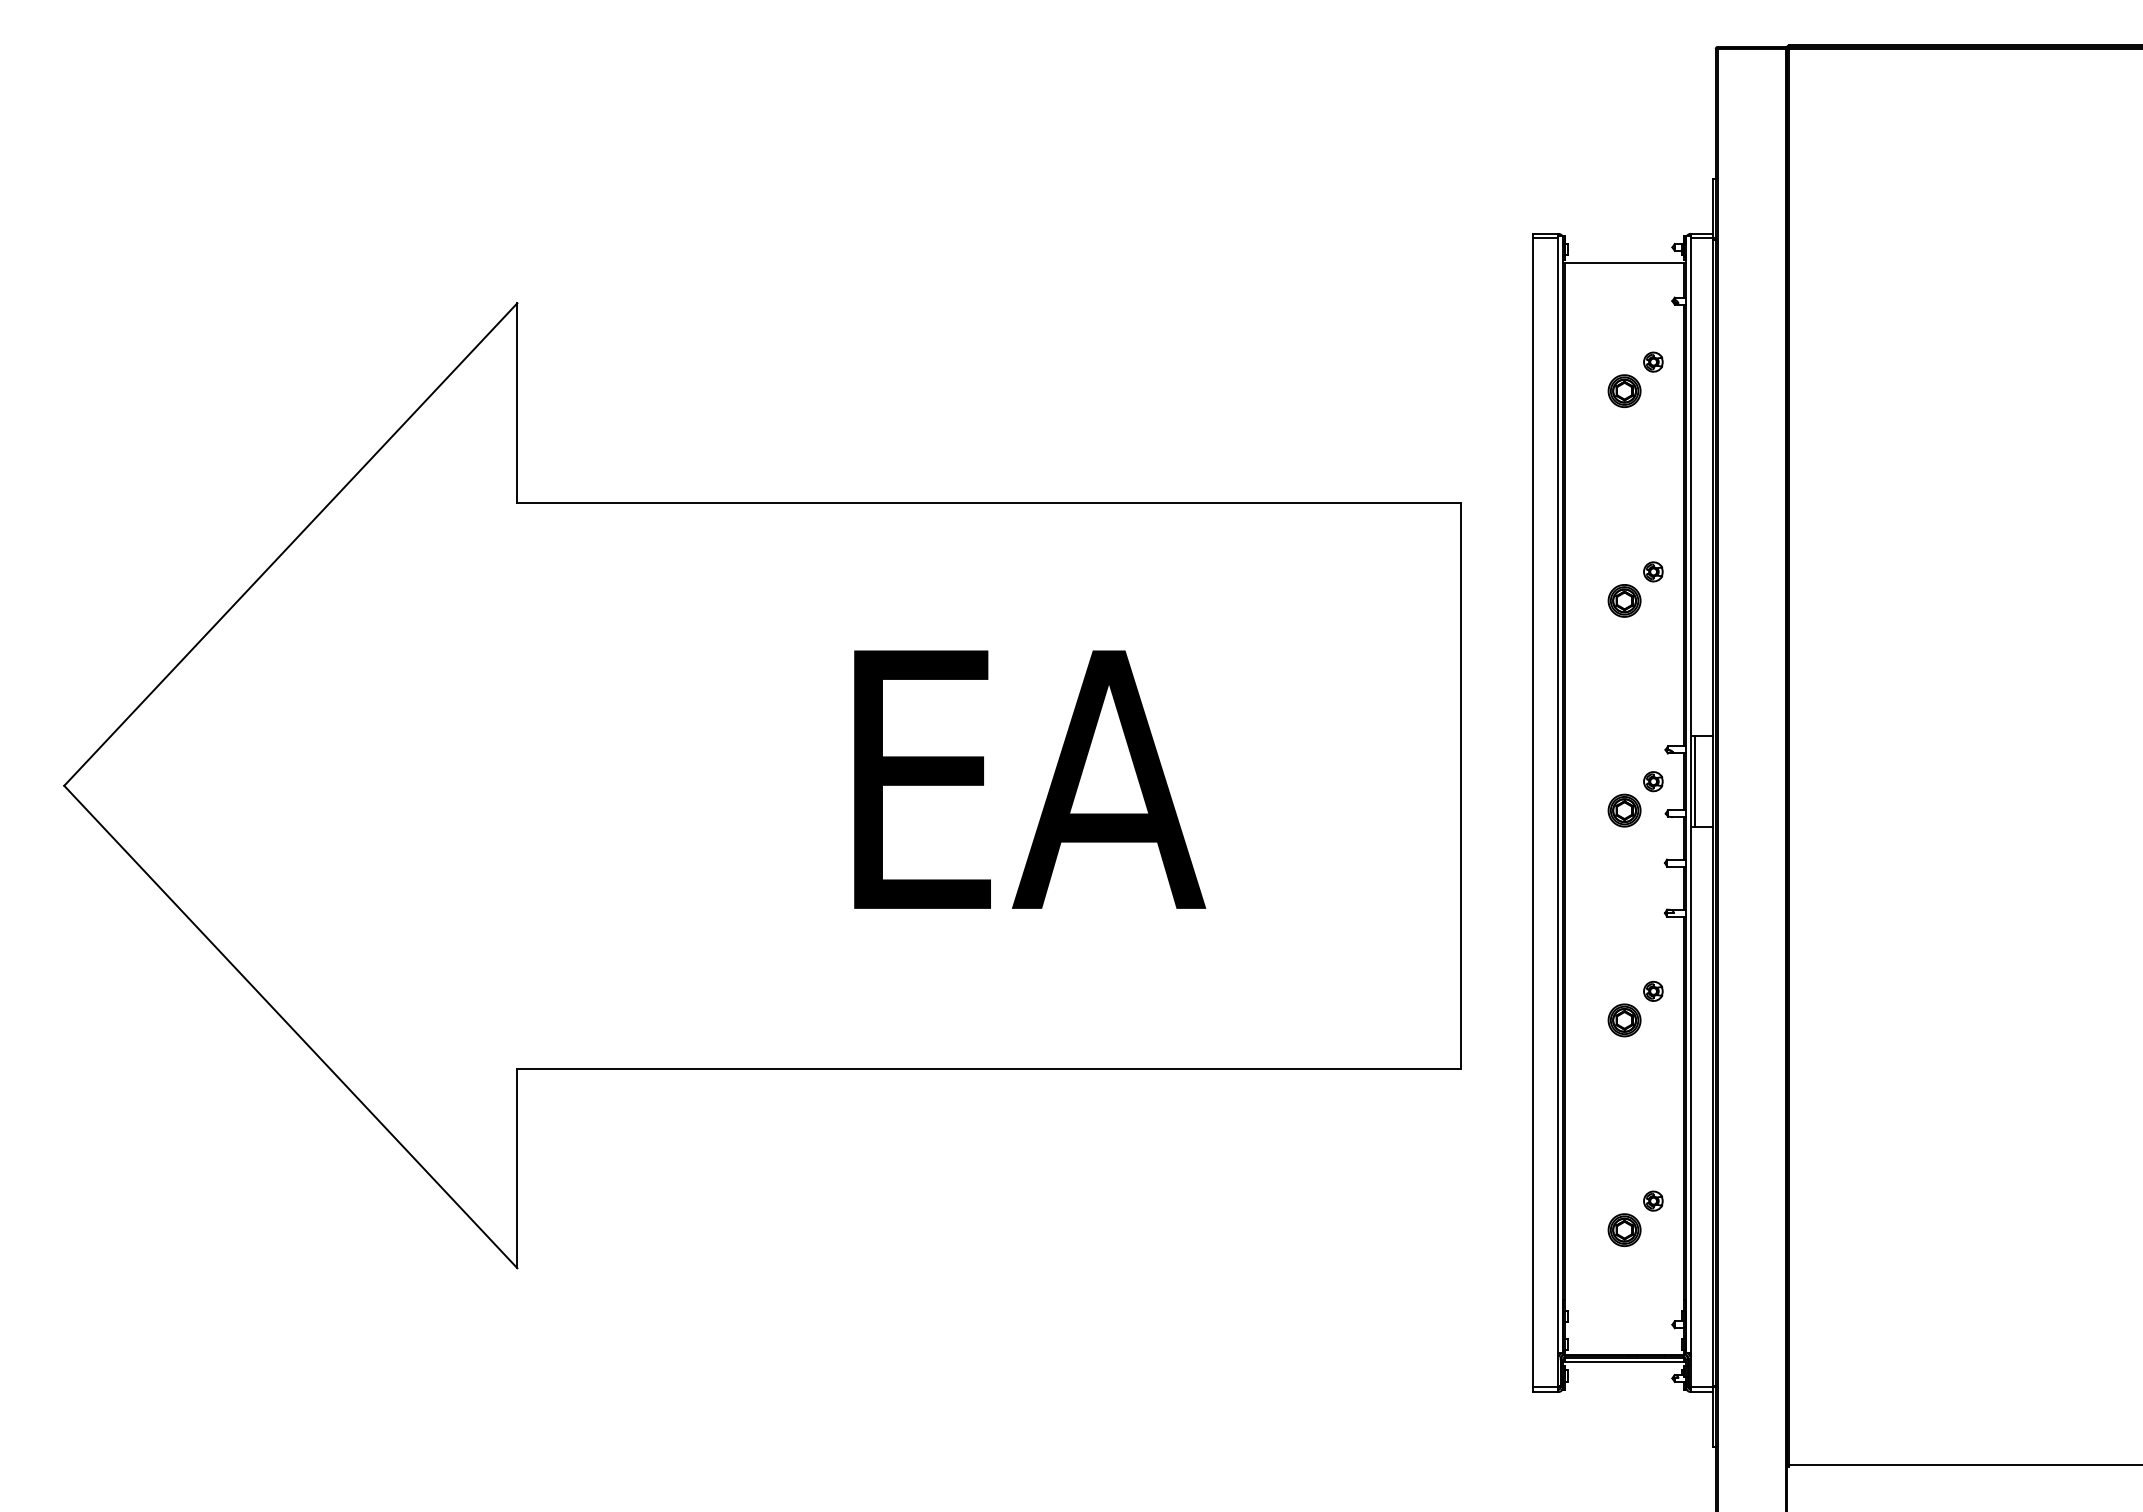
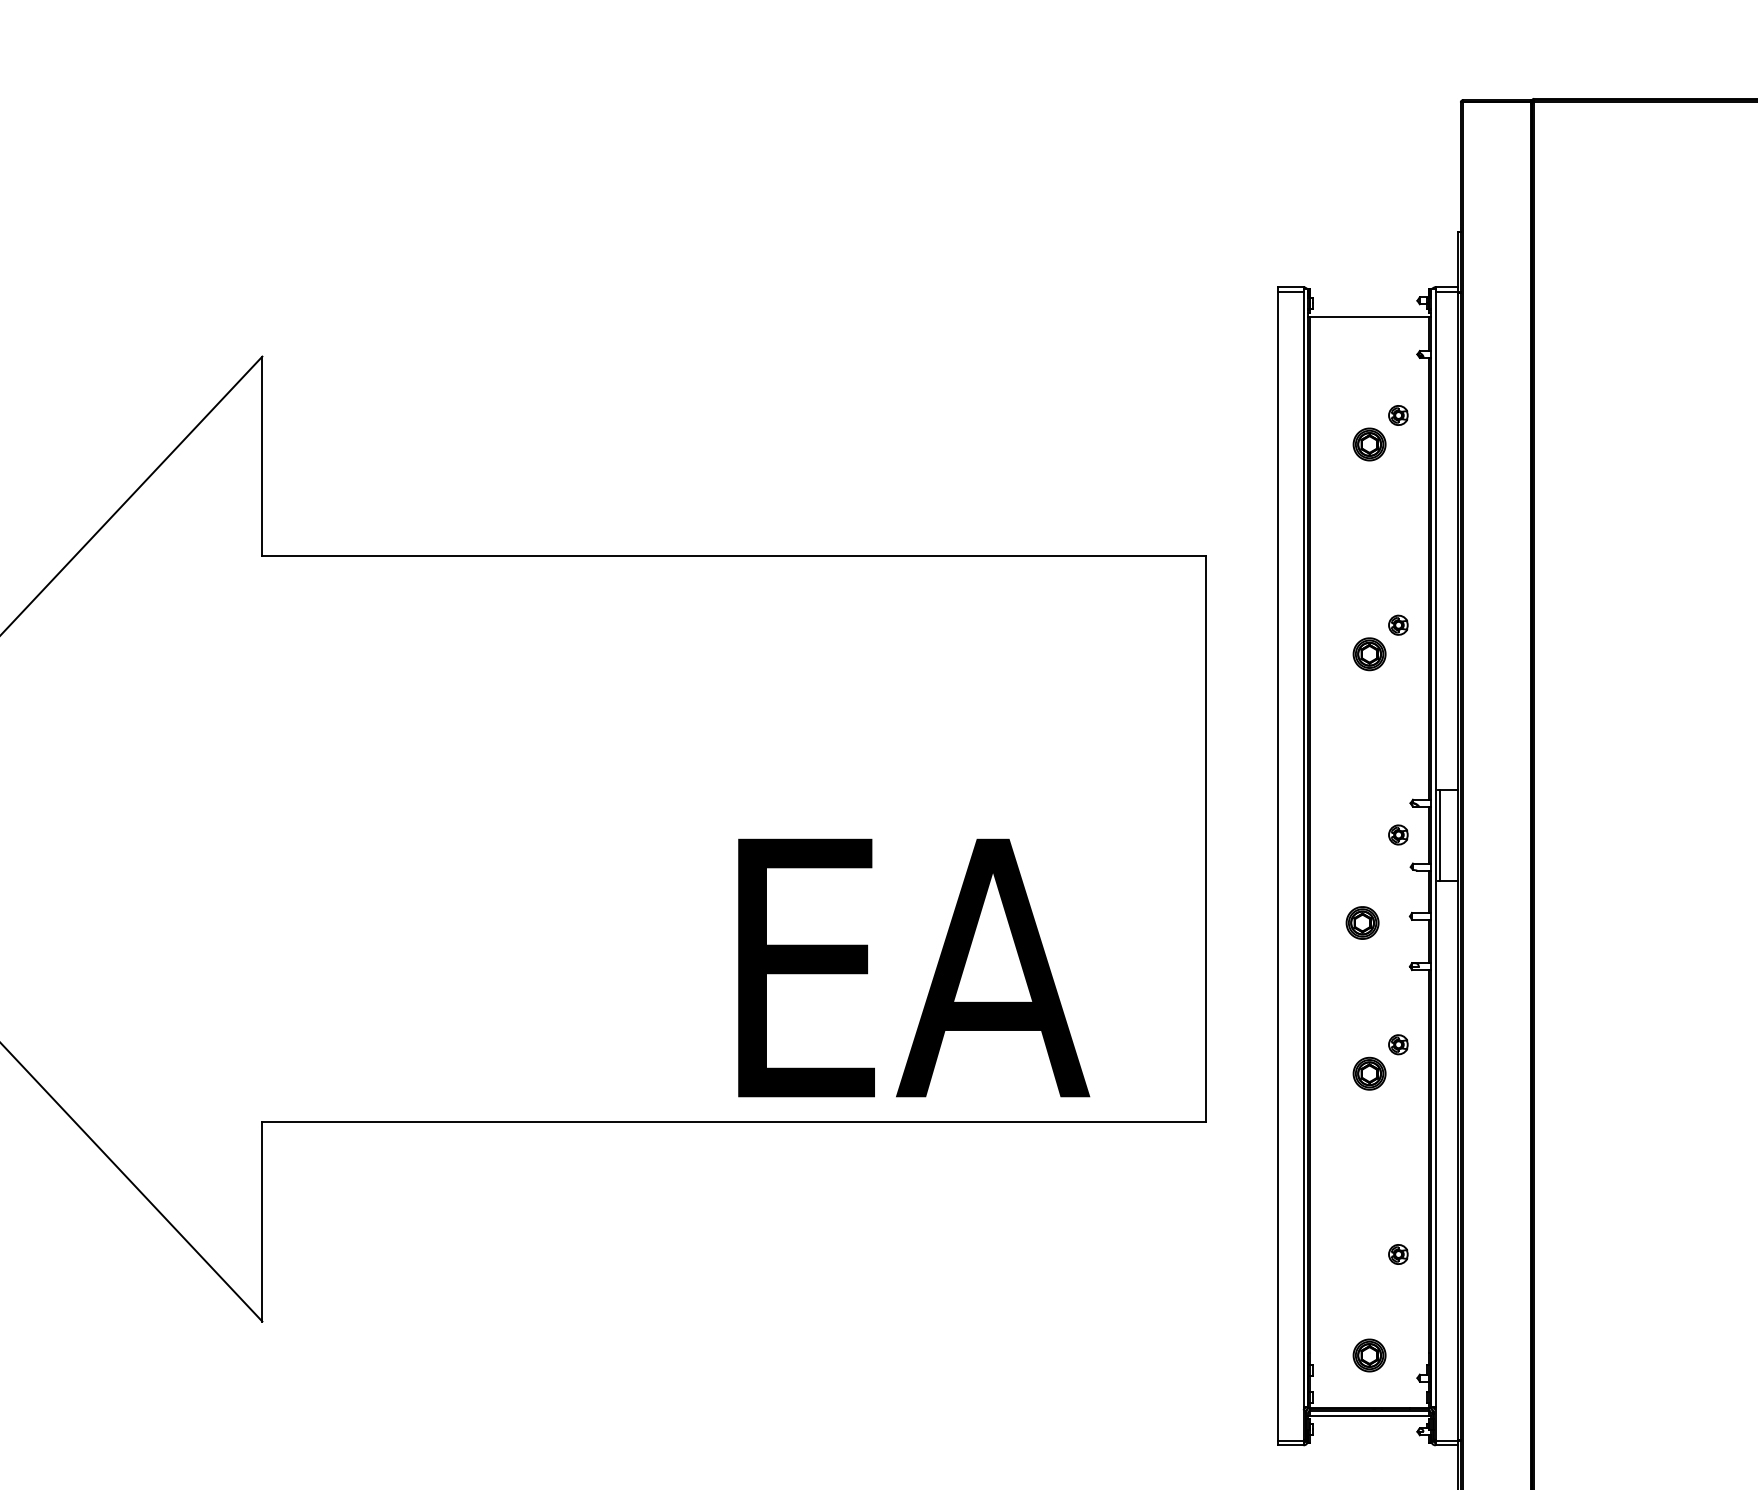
text: (1030, 779) -> (914, 967), moved
part: (1624, 810) -> (1362, 922), moved
part: (1624, 1229) -> (1369, 1354), moved

